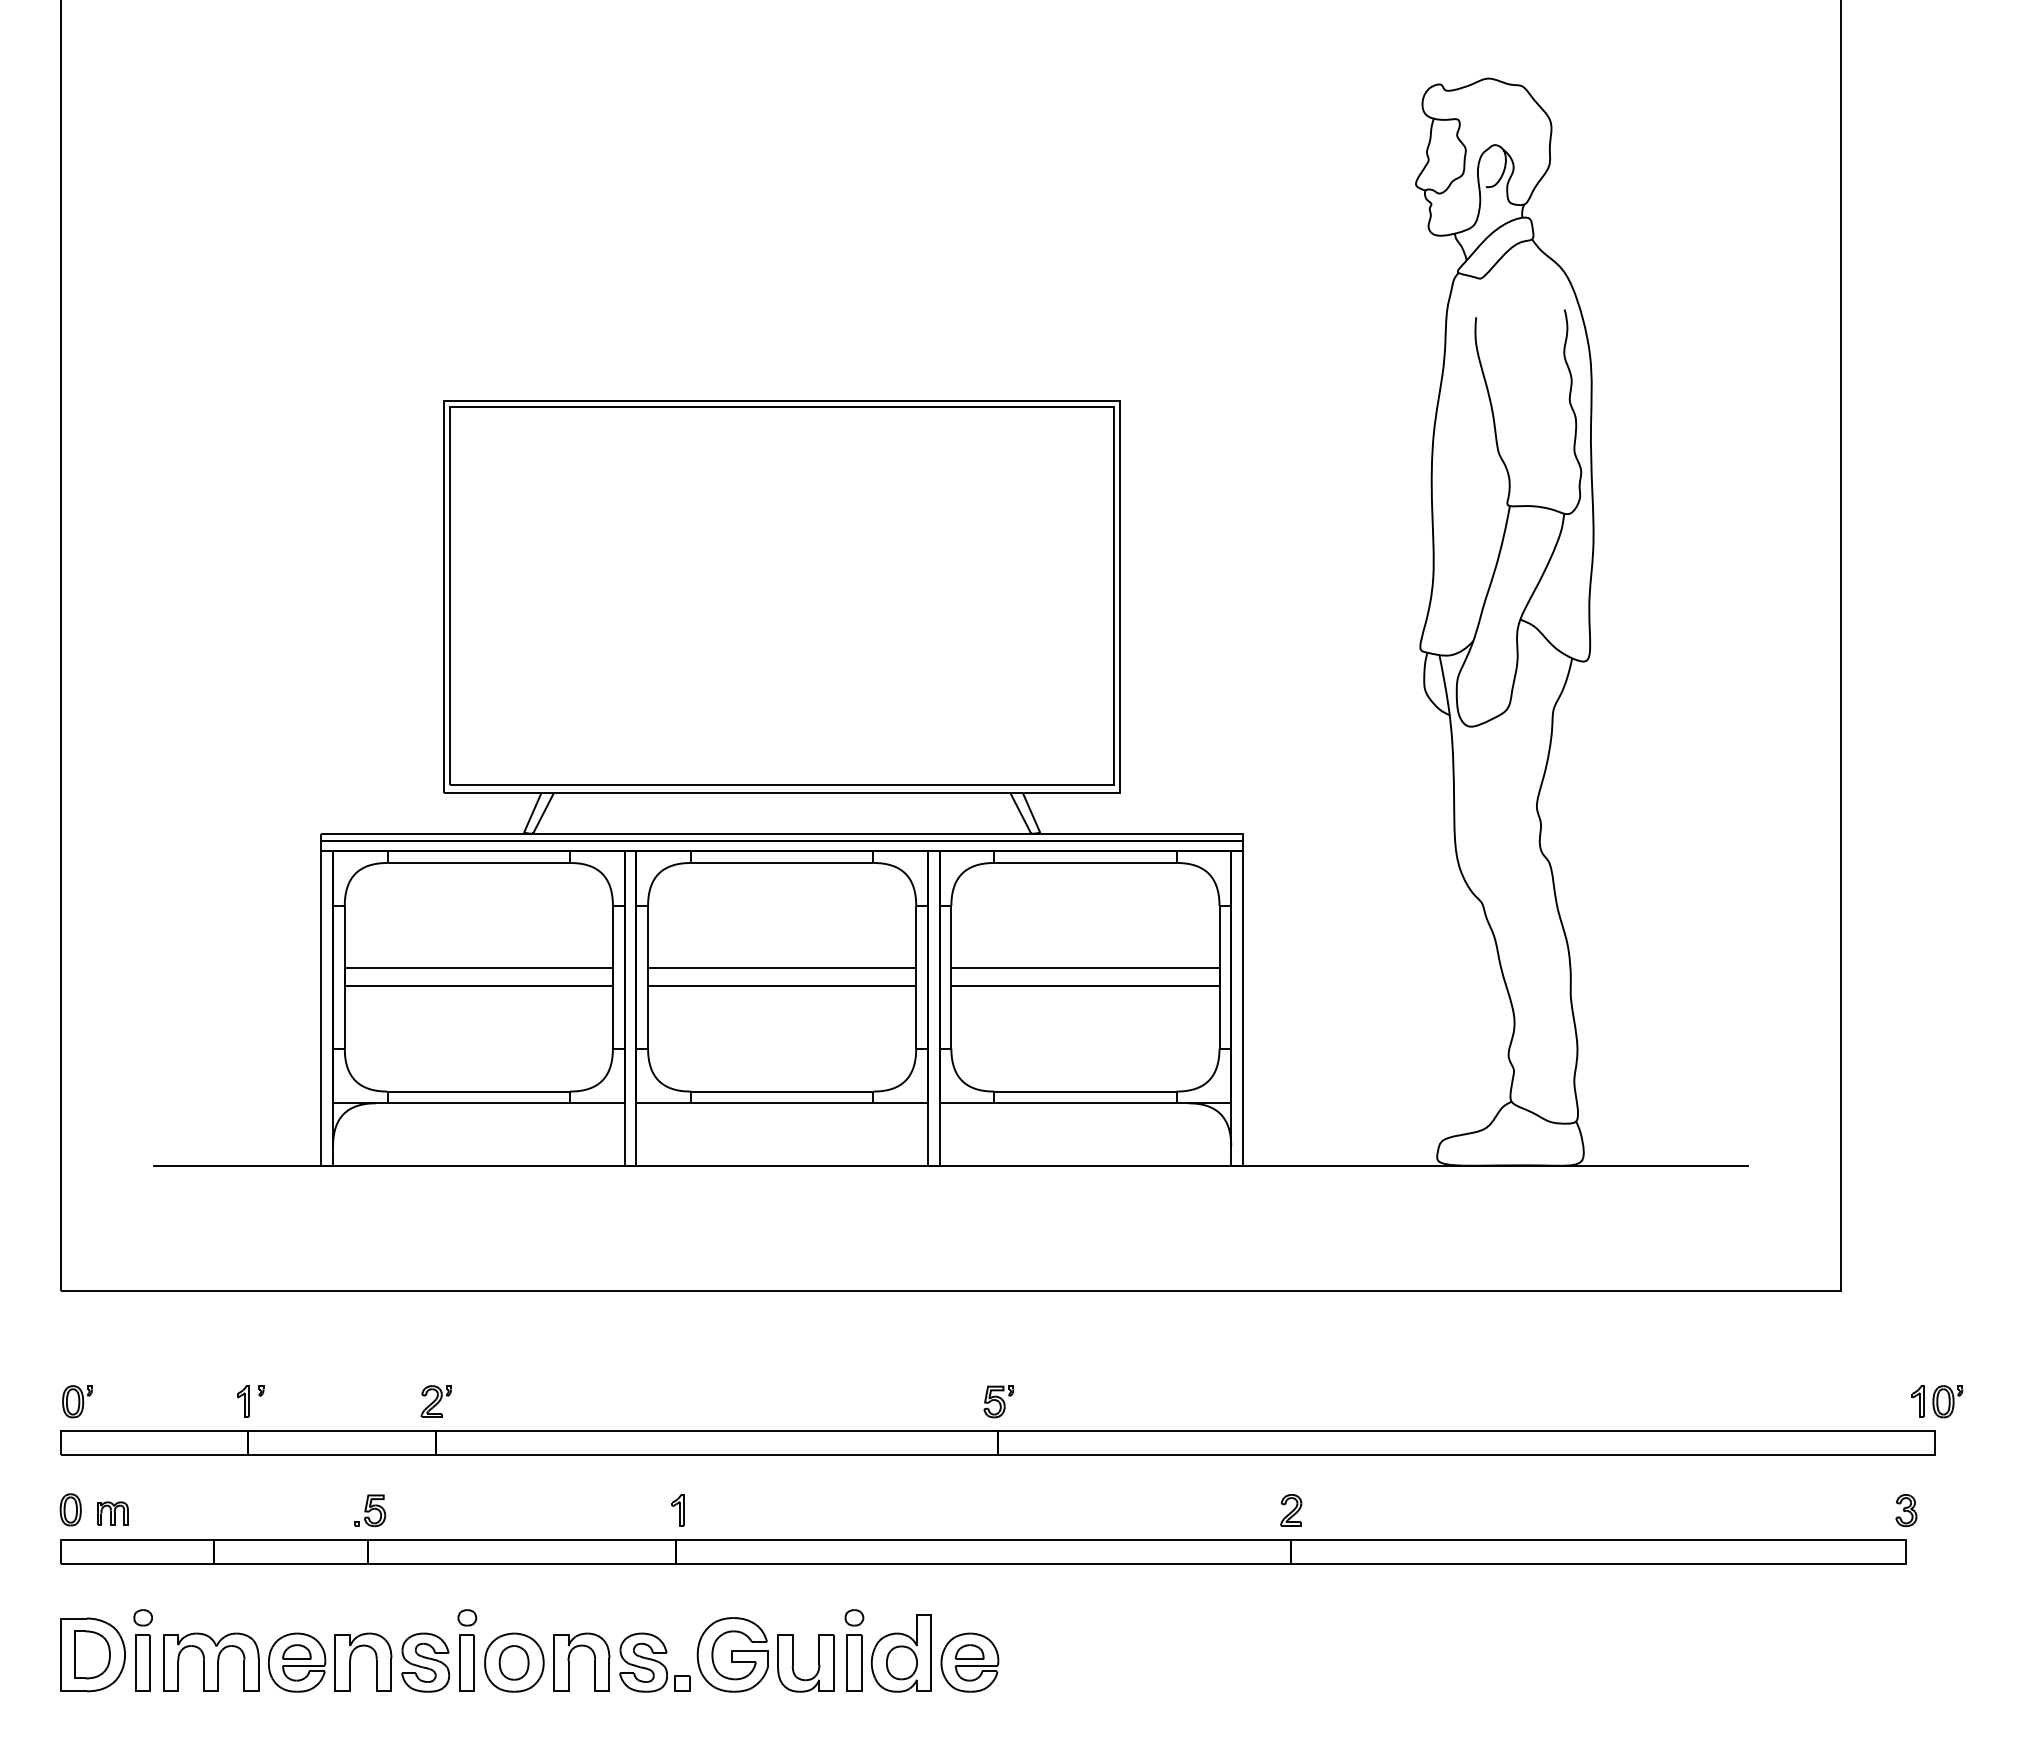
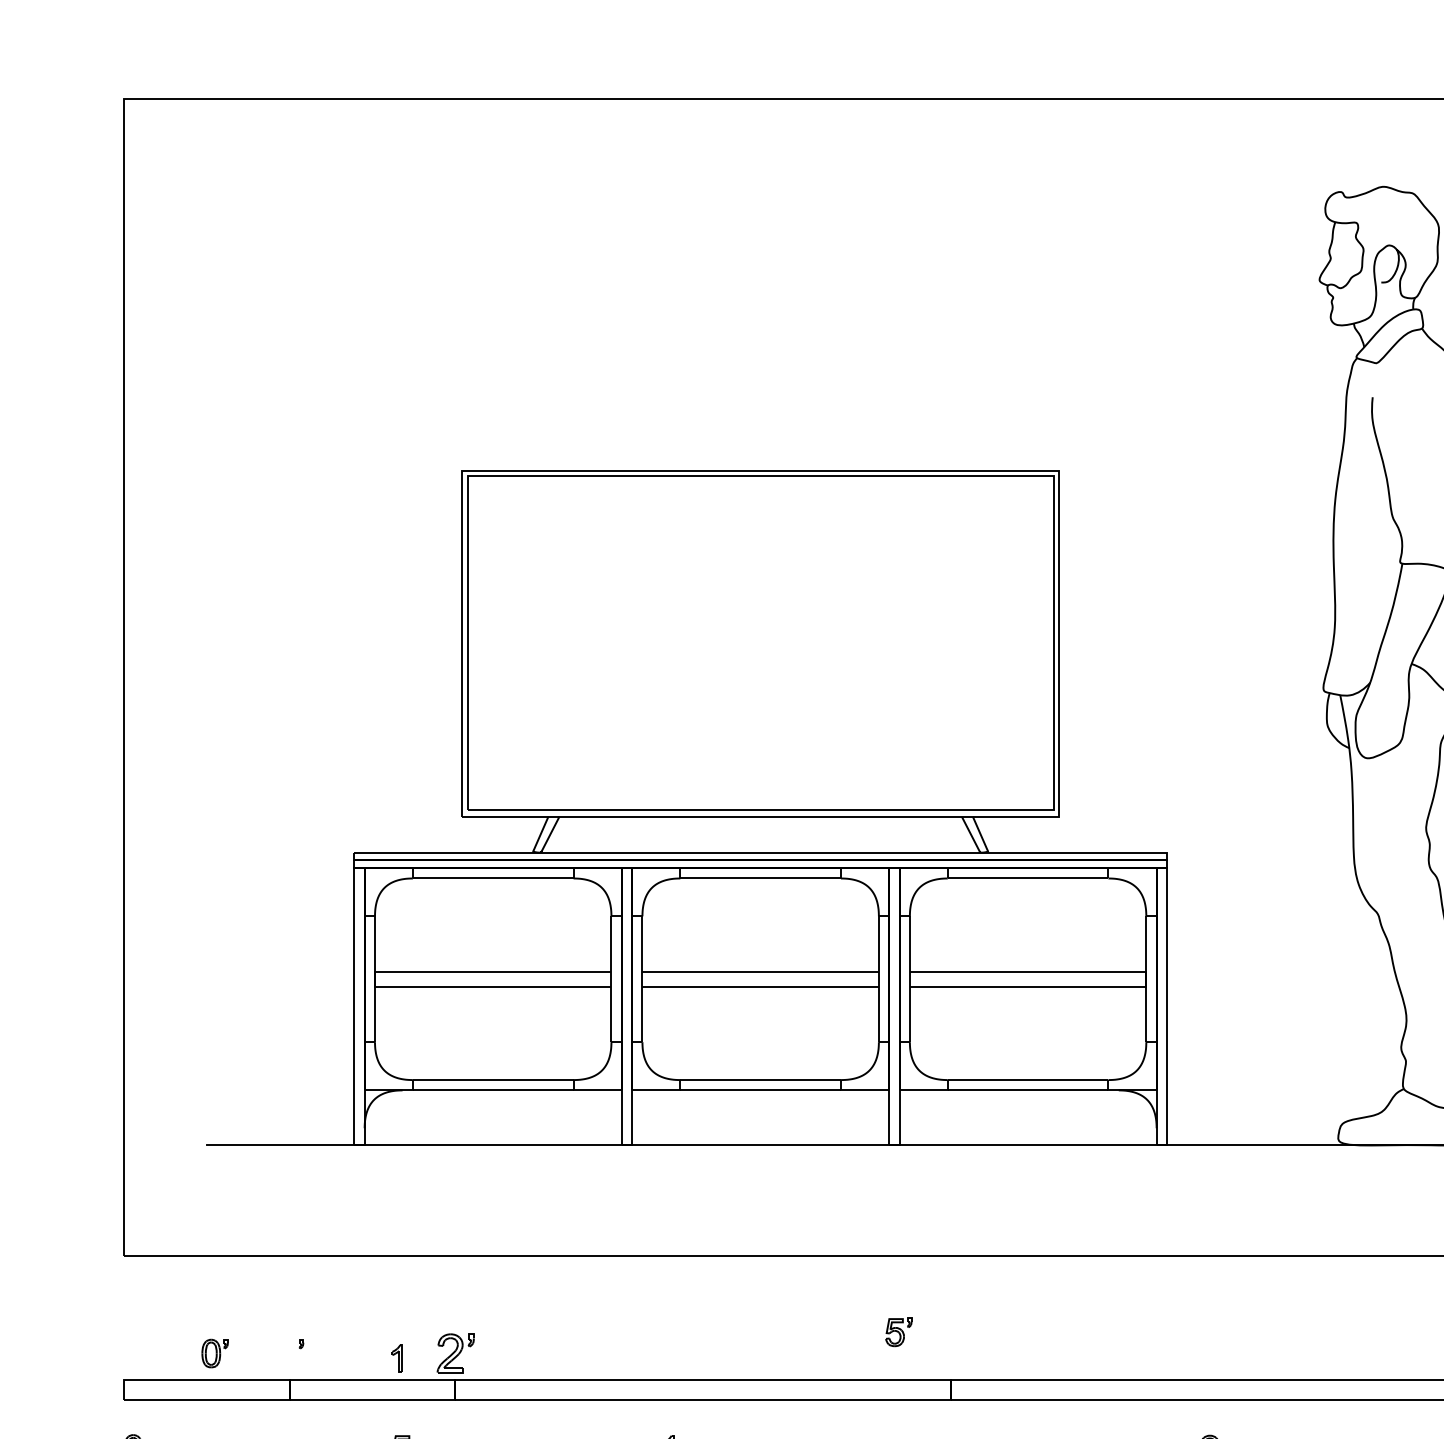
part: (77, 1401) -> (215, 1353), moved
part: (243, 1401) -> (397, 1358), moved
part: (435, 1401) -> (454, 1353), size x1.4
part: (998, 1401) -> (898, 1332), moved

